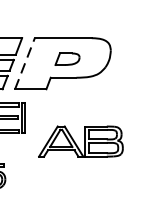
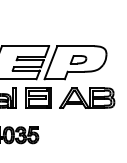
line: (24, 63) -> (50, 62), dashed -> solid
part: (81, 140) -> (87, 97), moved

